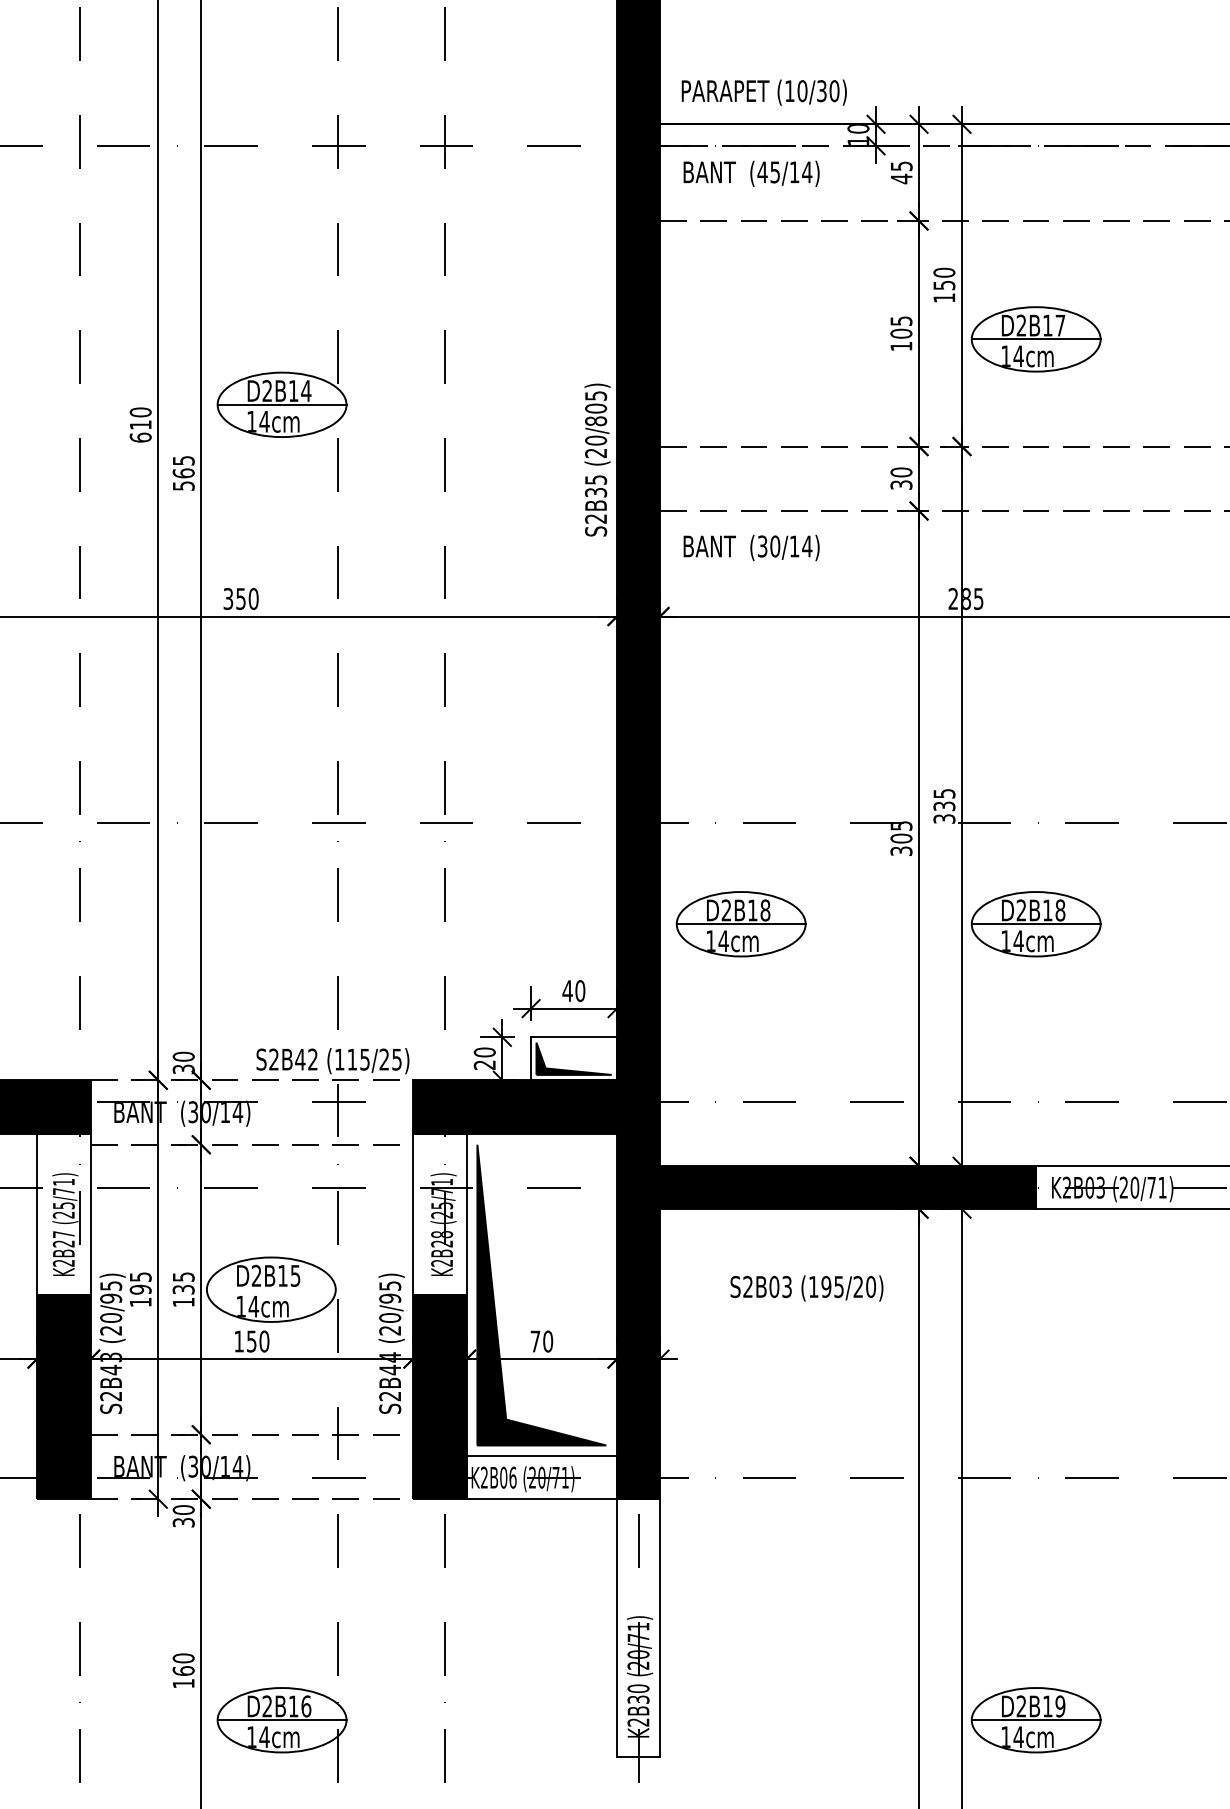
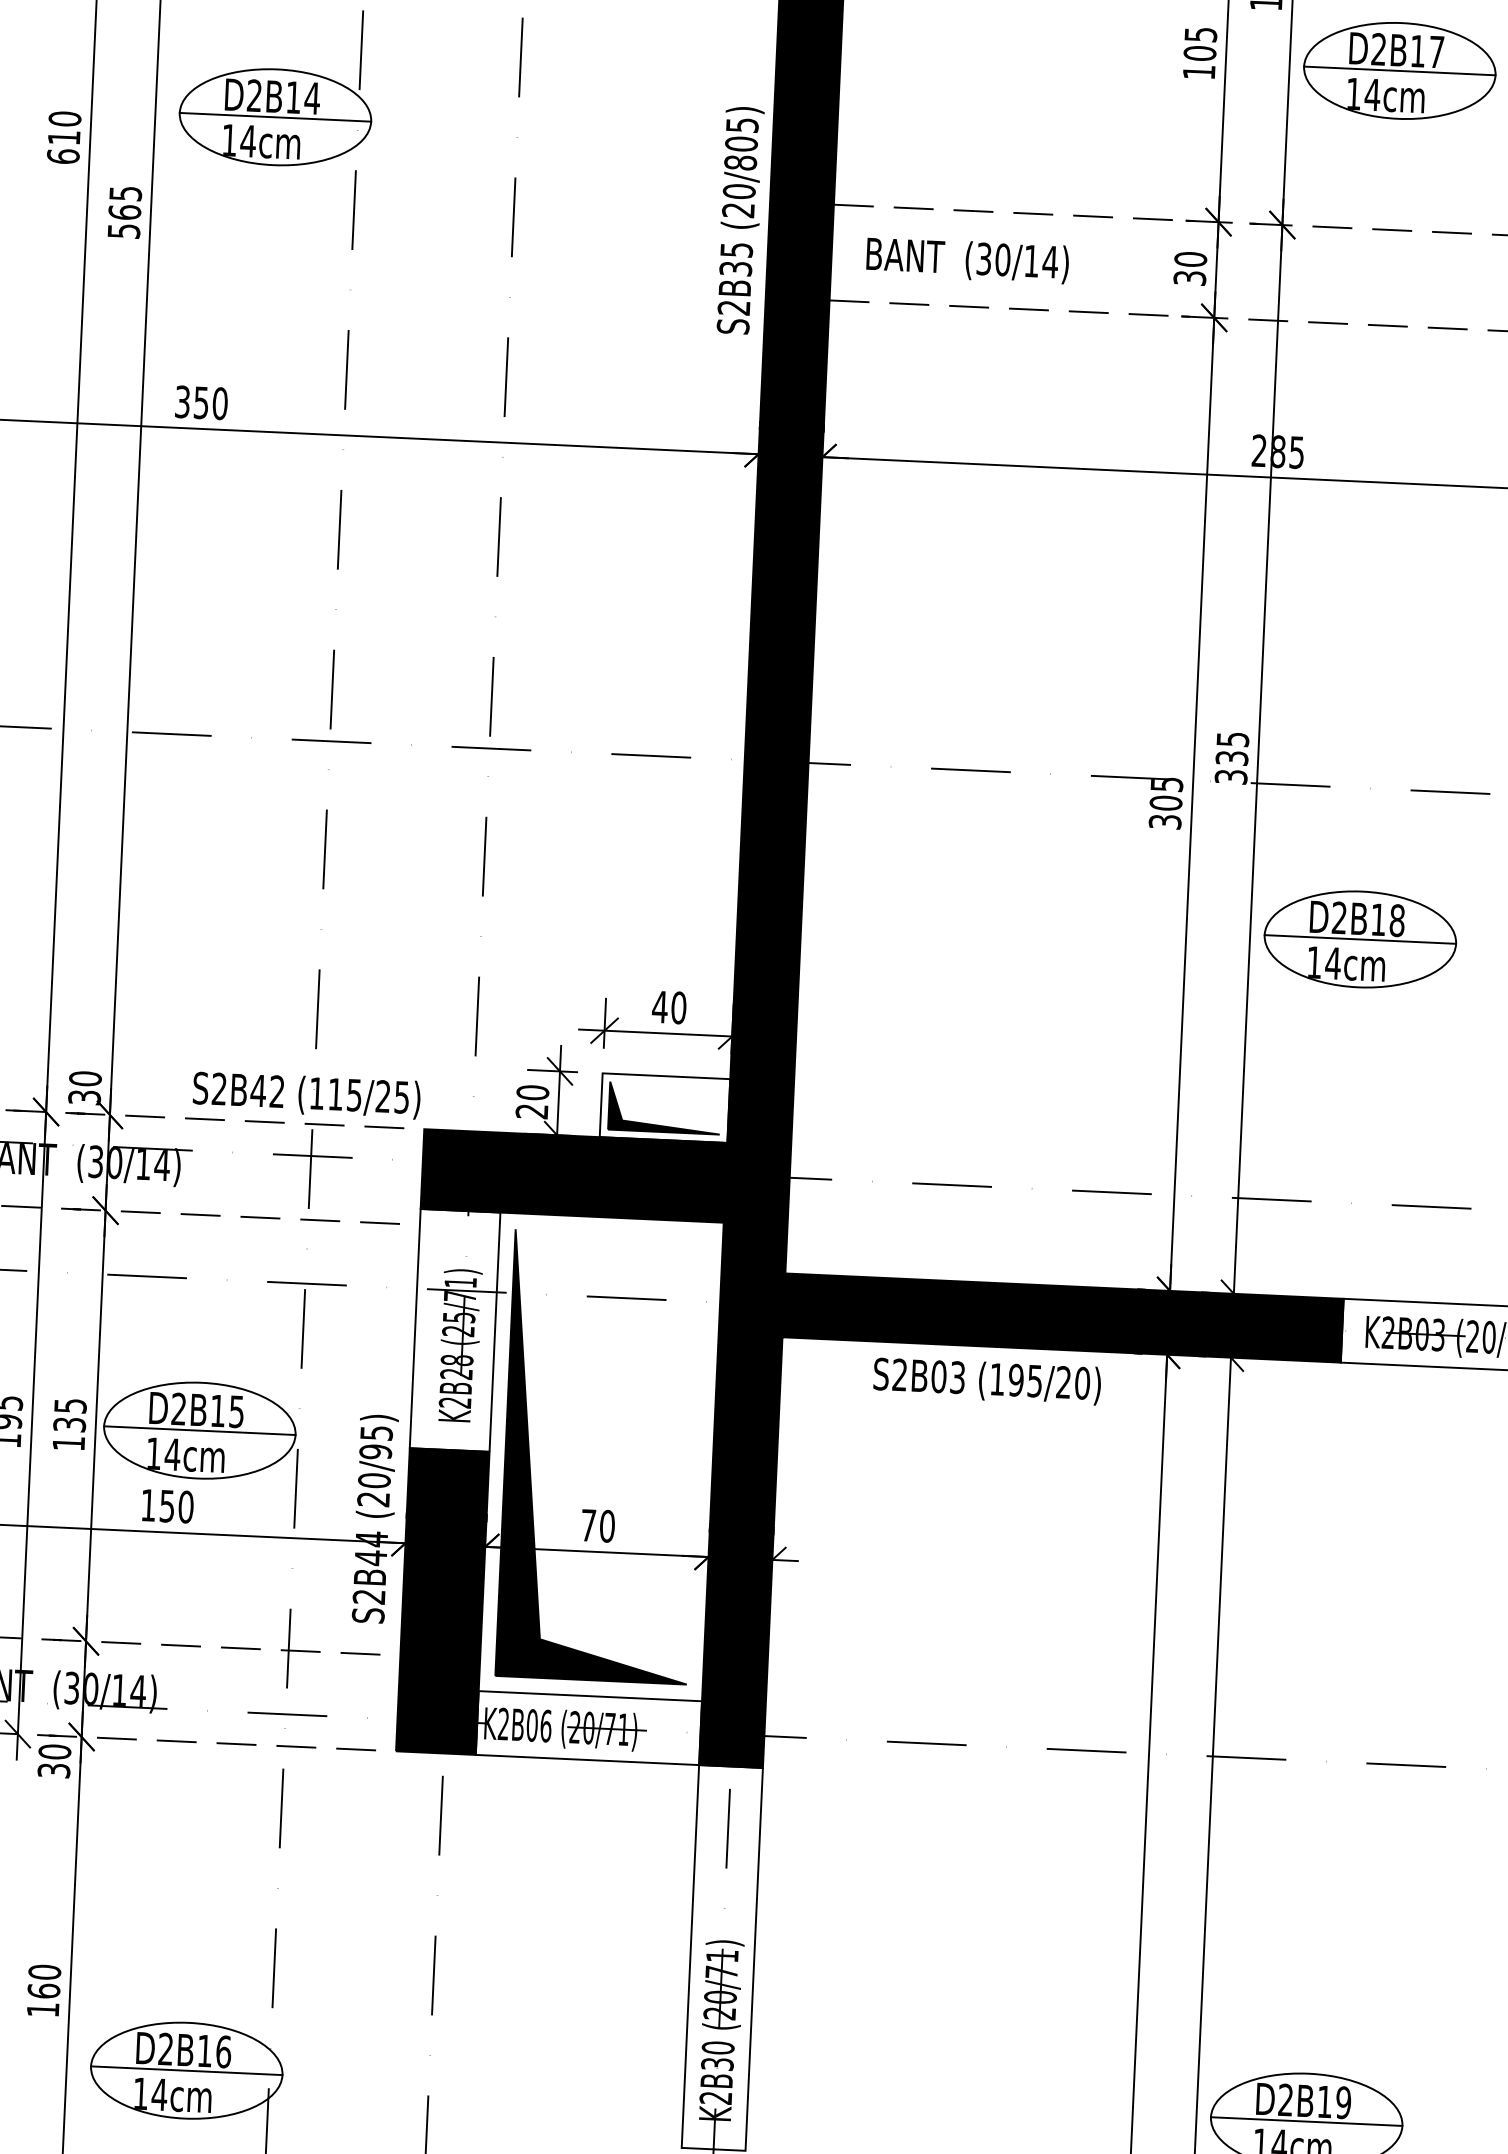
text: (751, 547) -> (967, 259), moved
part: (740, 924) -> (921, 919), removed
text: (806, 1288) -> (986, 1381), moved
line: (270, 1289) -> (198, 1430), added

